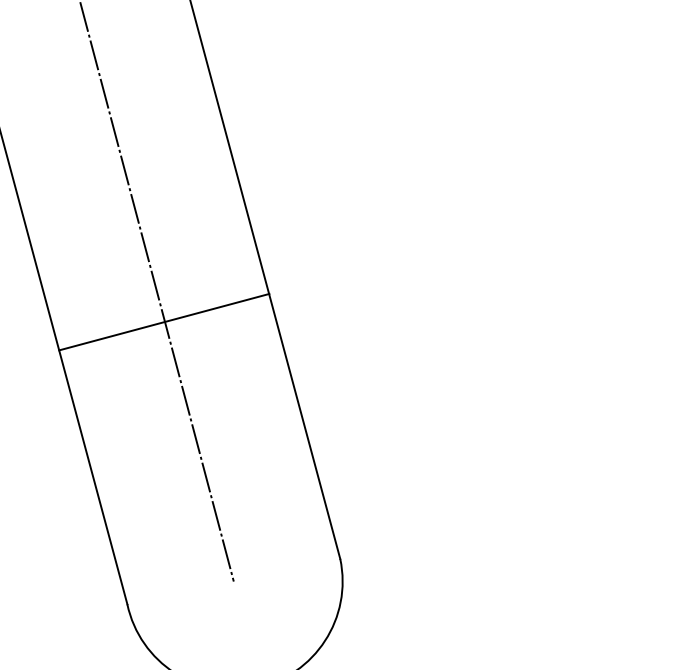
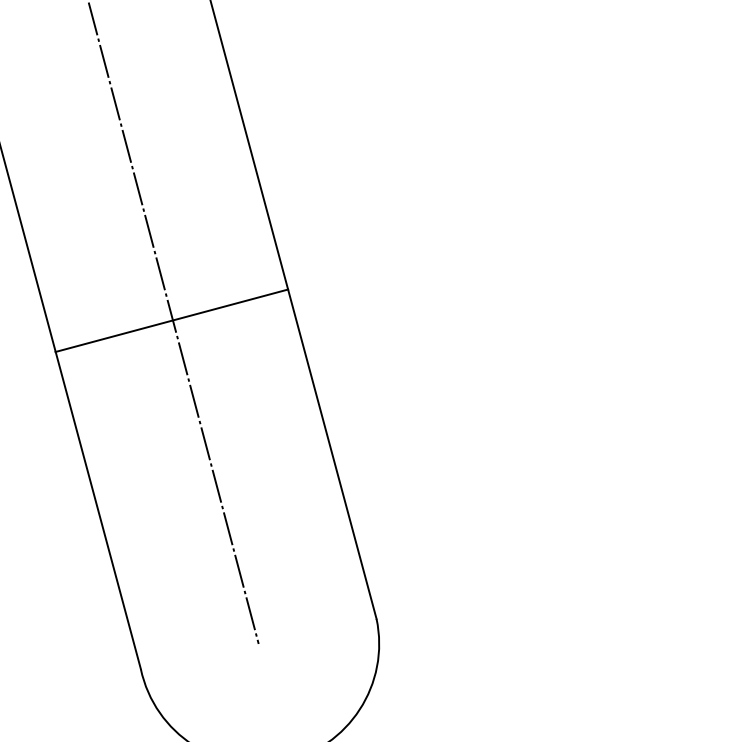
line: (164, 321) -> (171, 320), moved

